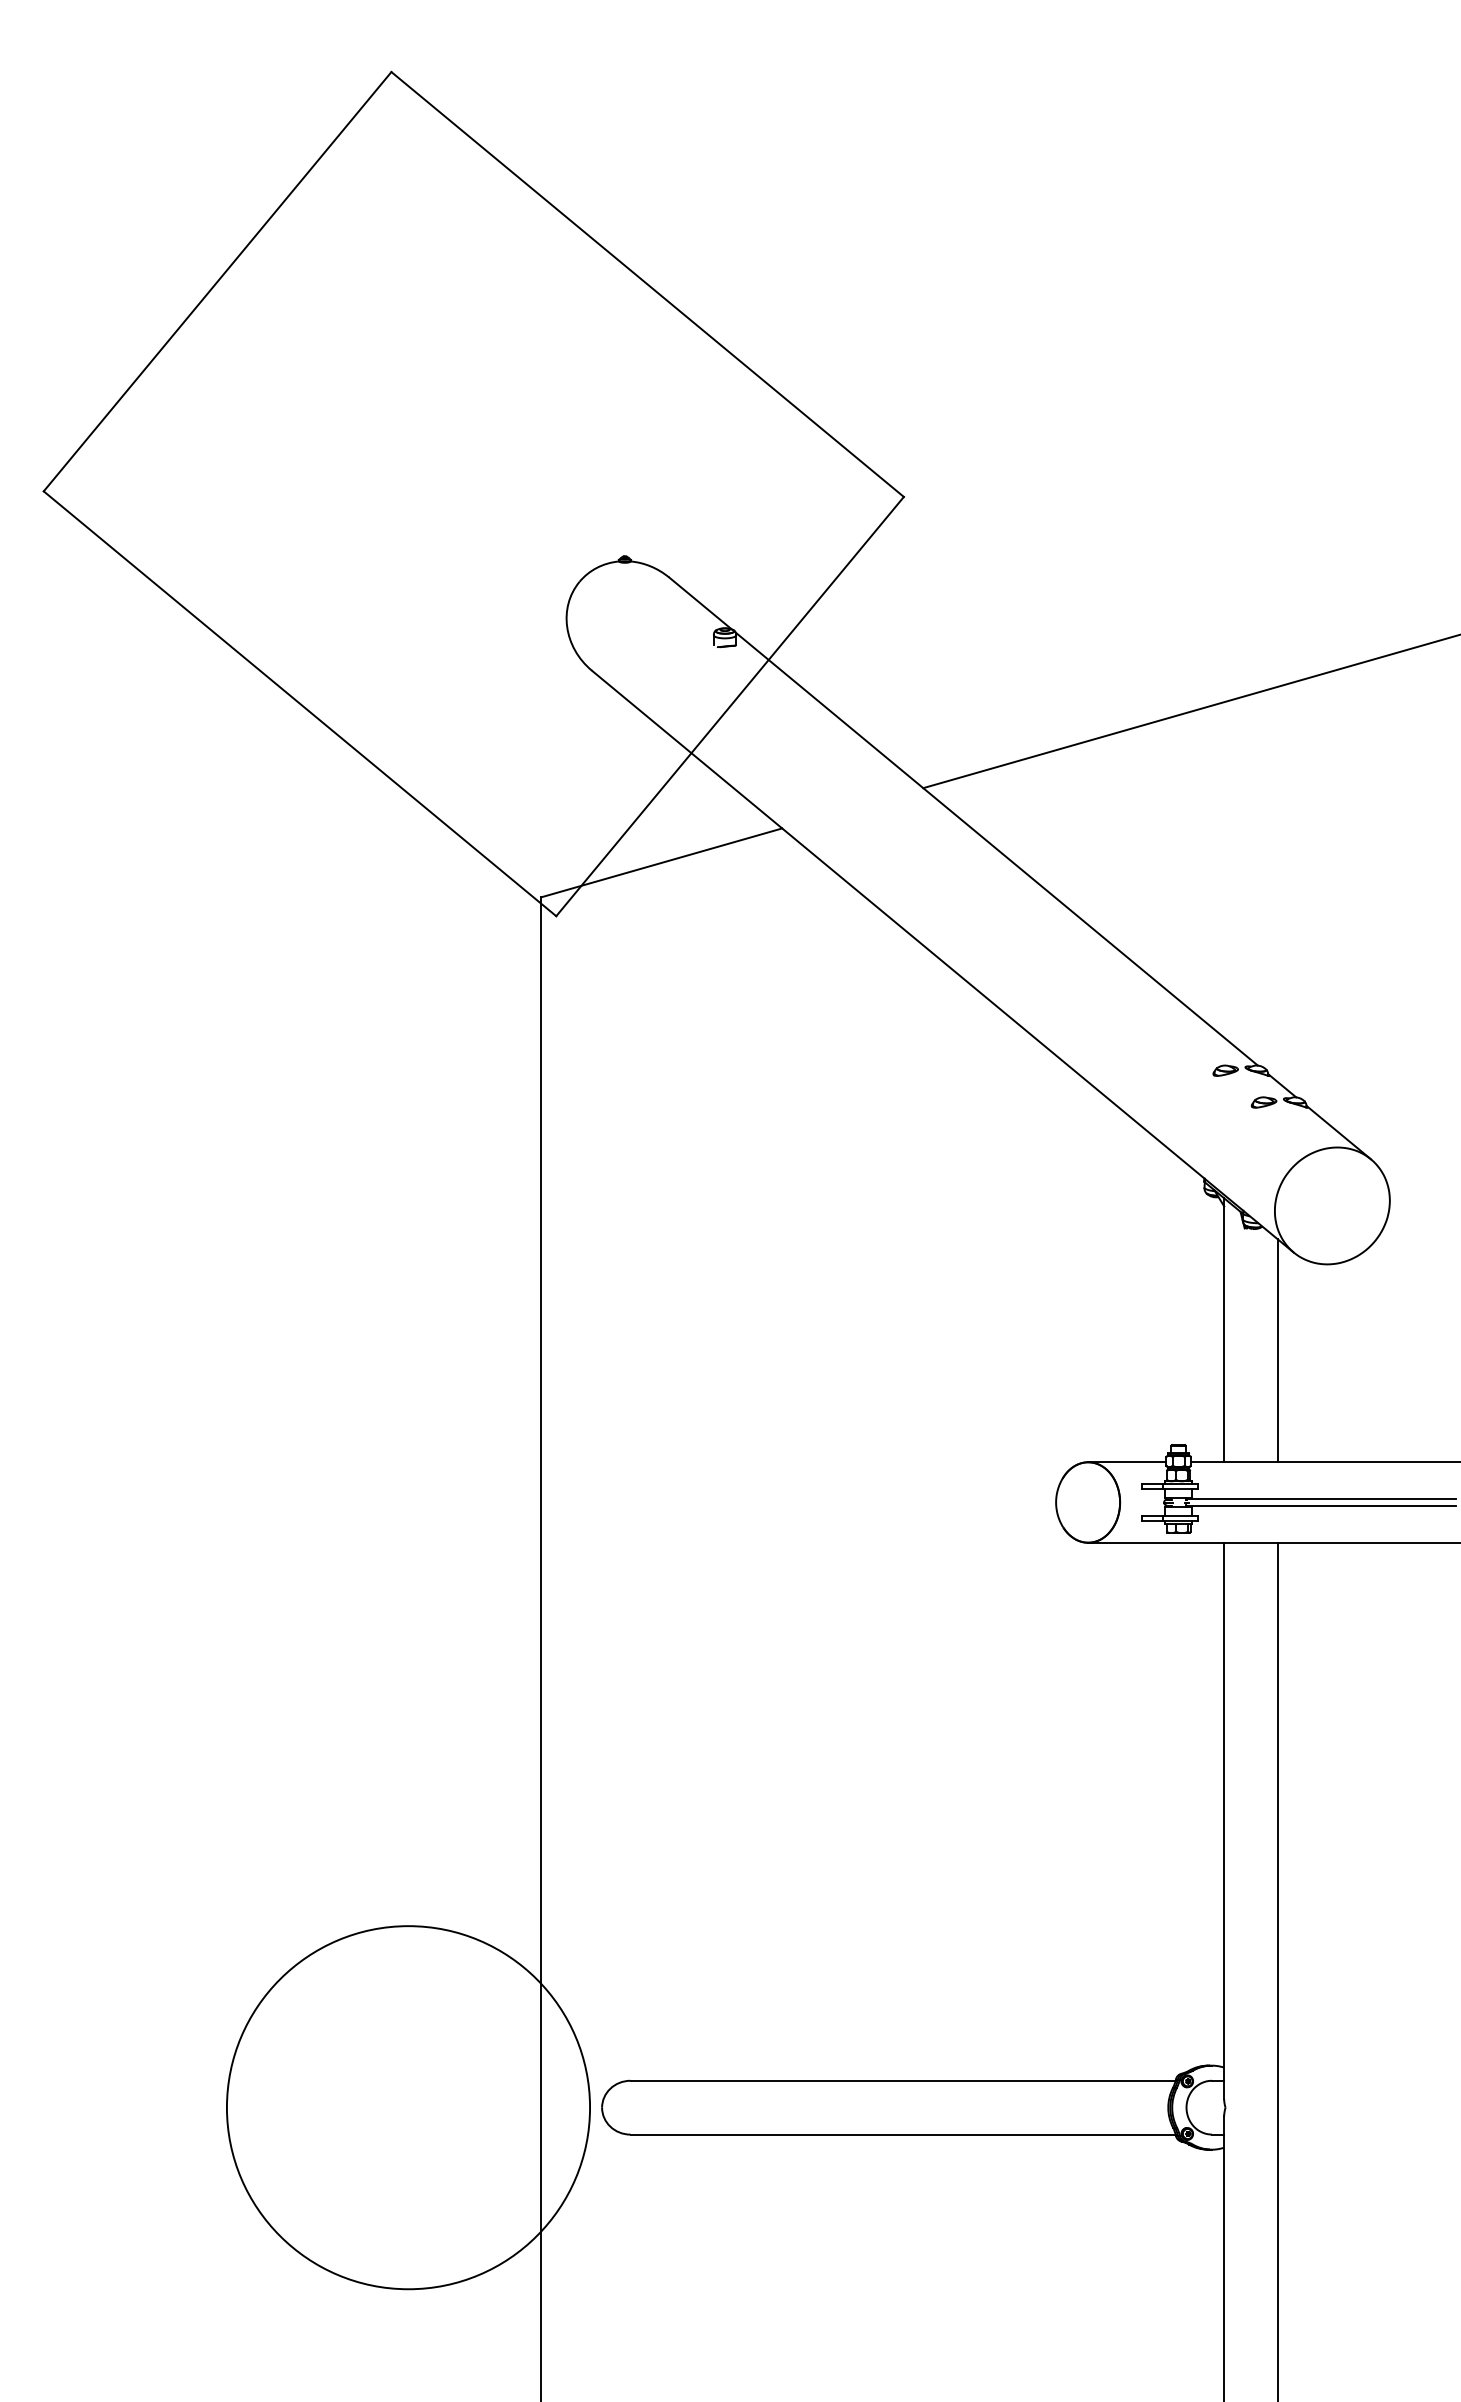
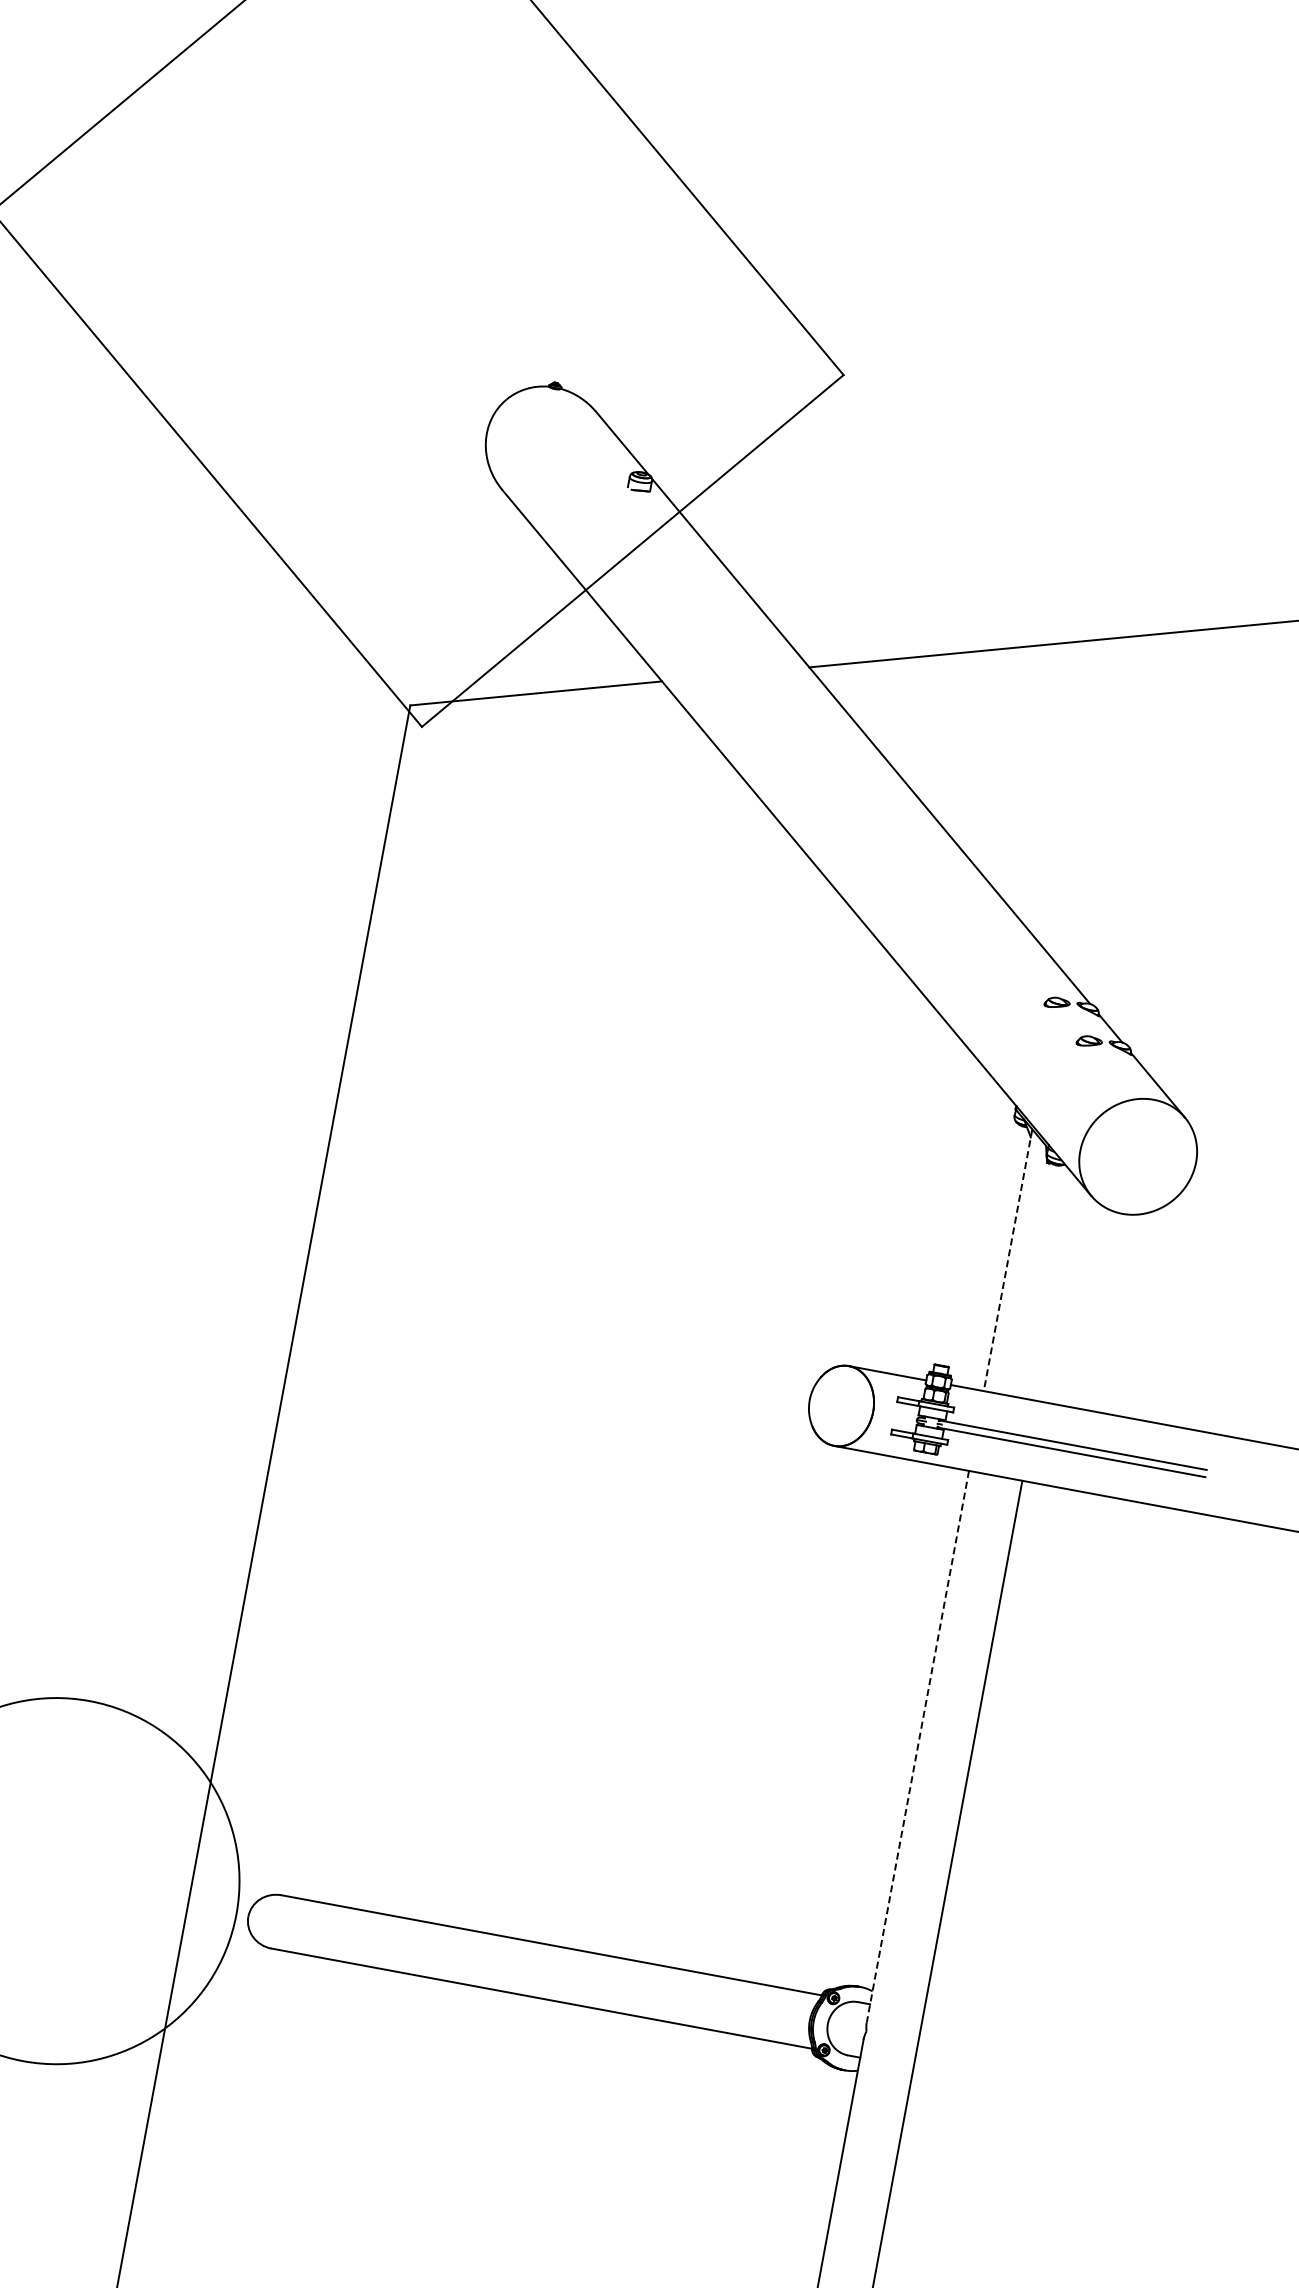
line: (1224, 1330) -> (1008, 1260), solid -> dashed
line: (1278, 1350) -> (1058, 1290), removed
line: (1224, 1821) -> (918, 1747), solid -> dashed

